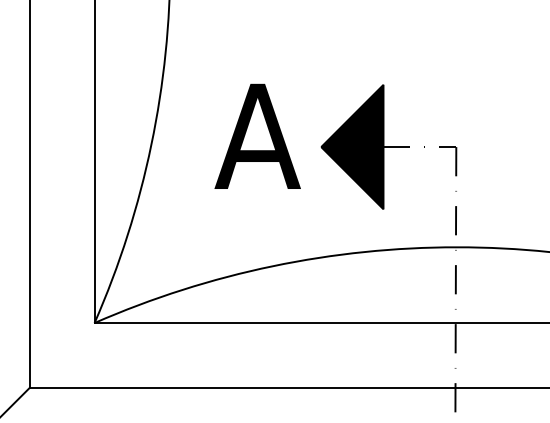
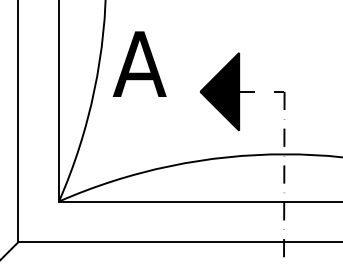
text: (257, 135) -> (139, 63), moved

